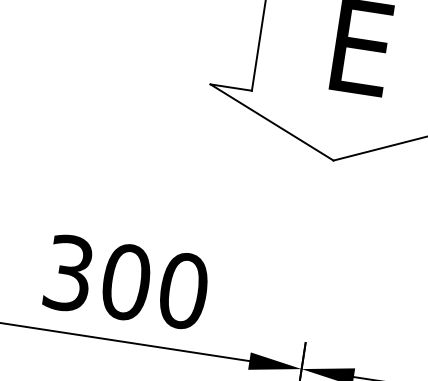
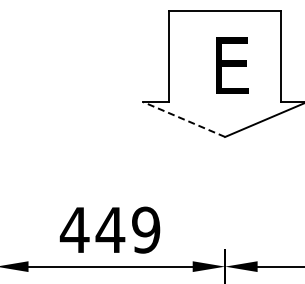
line: (270, 122) -> (183, 119), solid -> dashed
text: (124, 280) -> (109, 229), 300 -> 449

